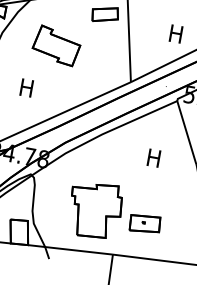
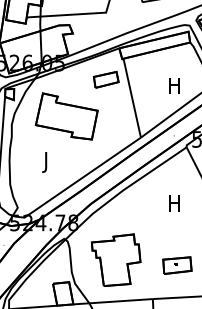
part: (56, 45) -> (66, 116), size x1.43
text: (25, 90) -> (45, 162), H -> J
part: (94, 209) -> (115, 259), moved

